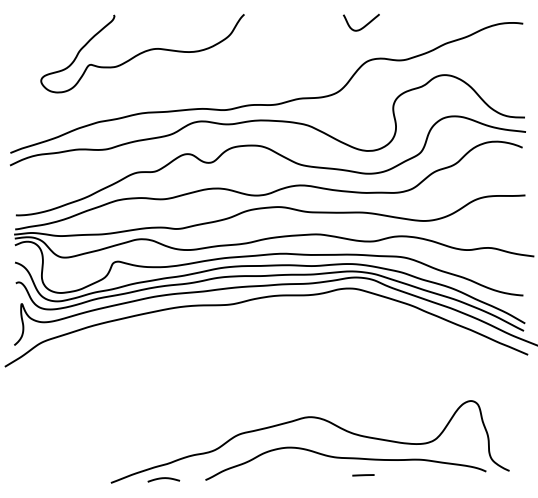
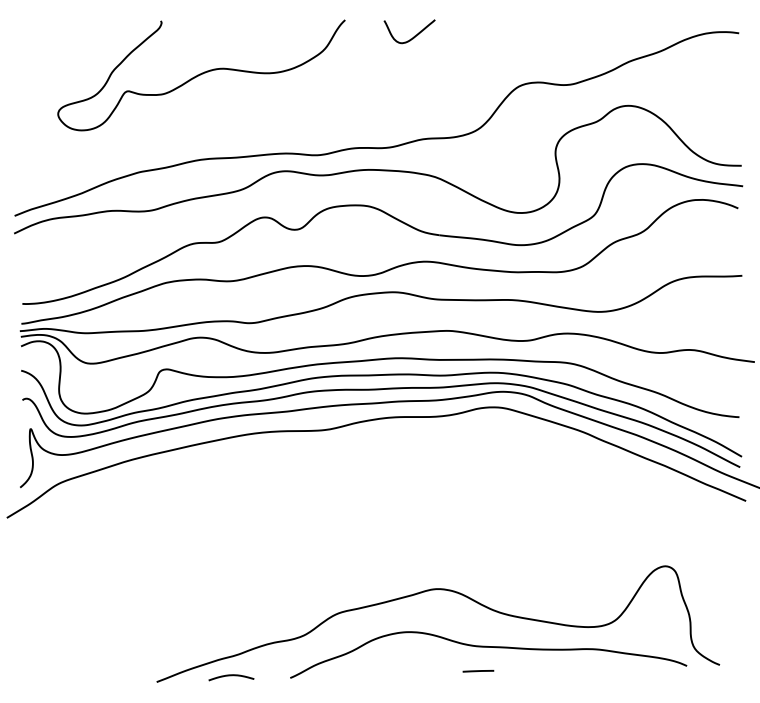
curve: (364, 25) -> (414, 35), moved
line: (363, 475) -> (478, 671), moved

